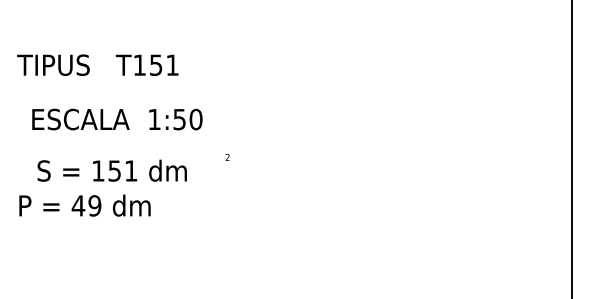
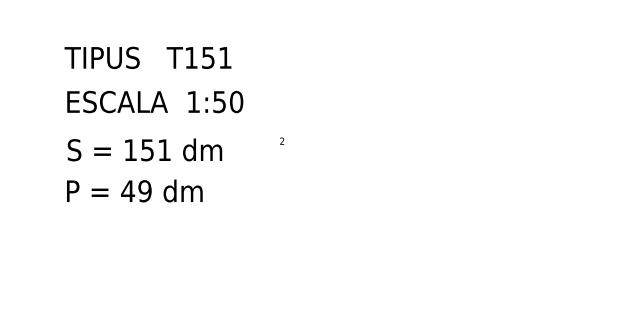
text: (97, 64) -> (147, 57), moved
text: (117, 119) -> (155, 101), moved
text: (111, 170) -> (144, 149), moved

